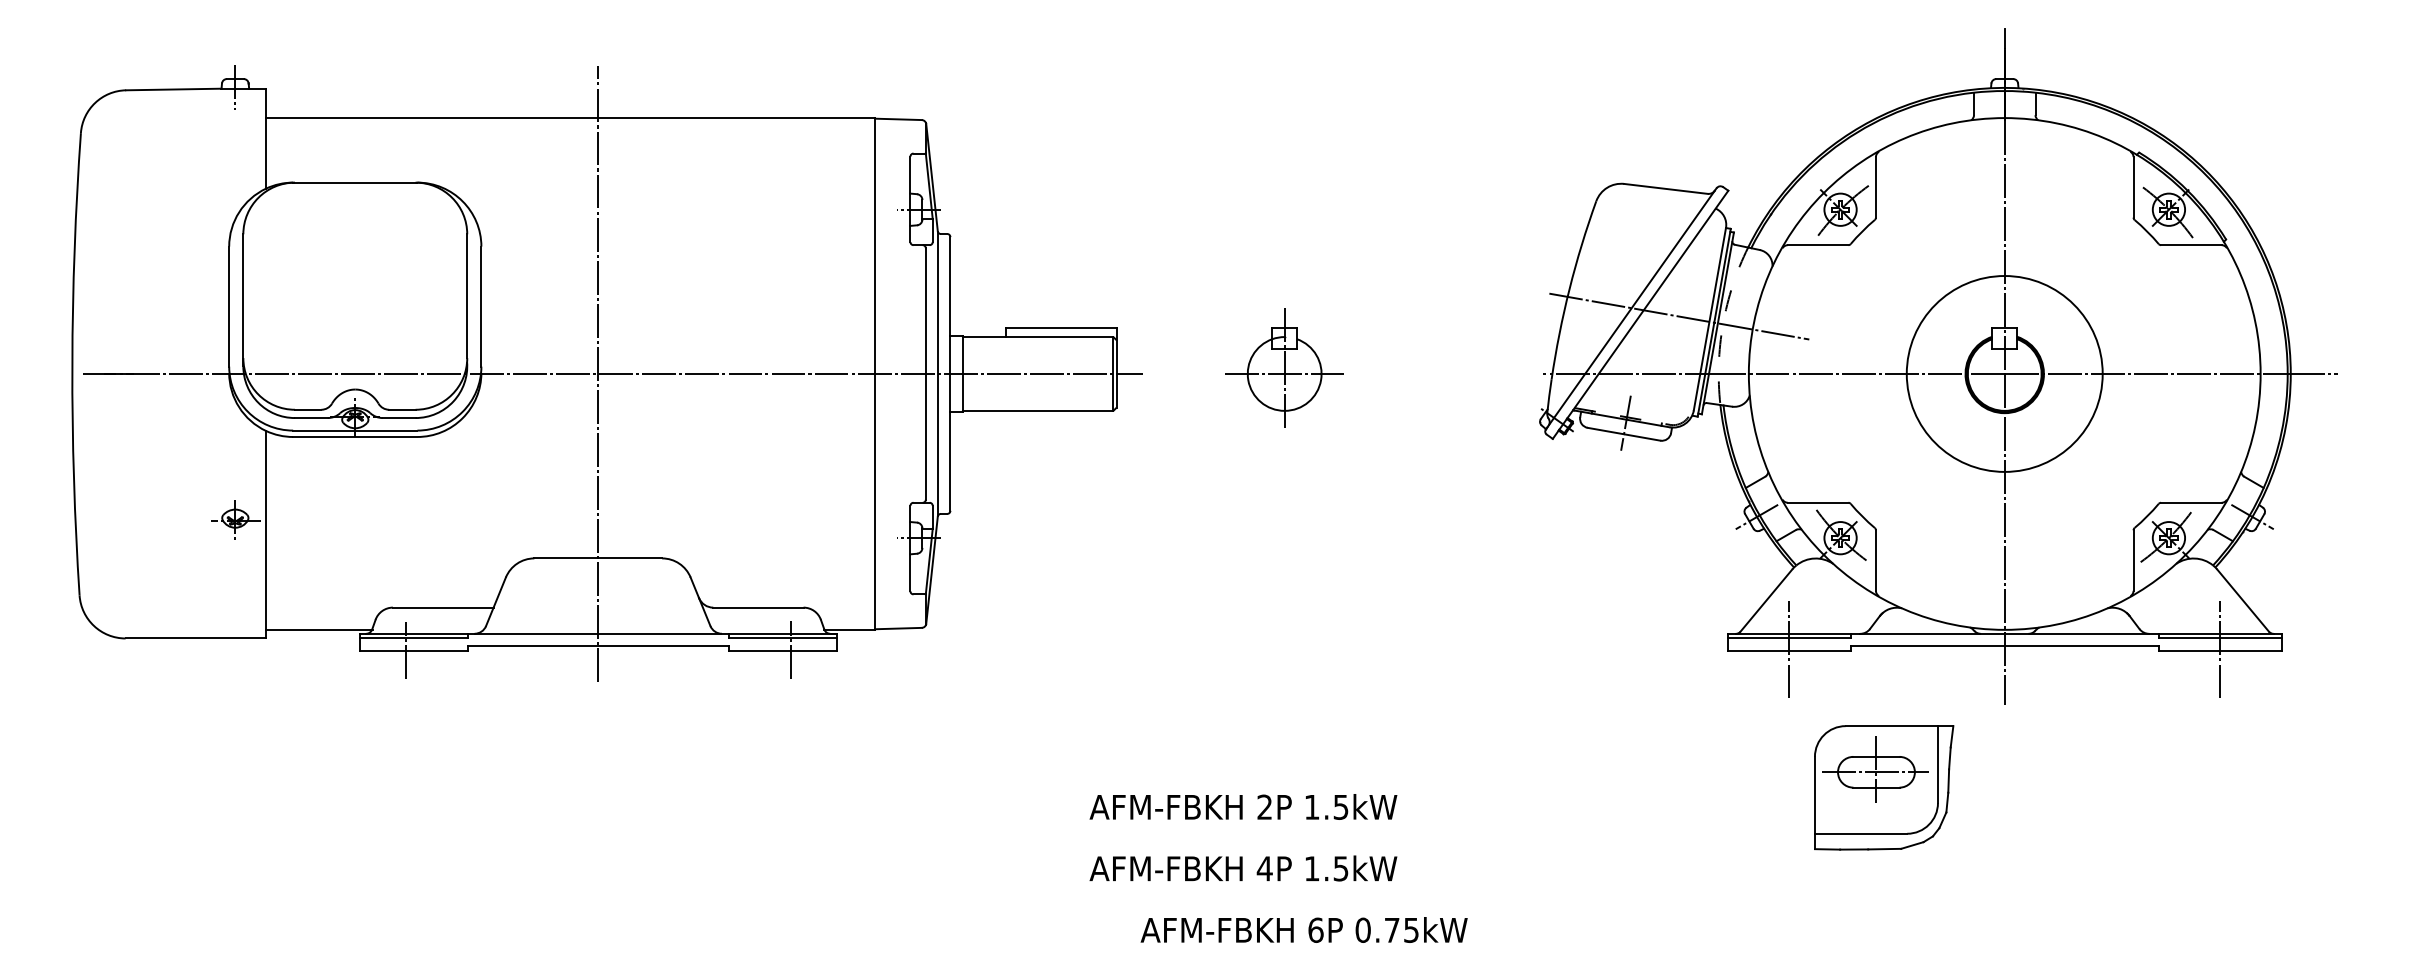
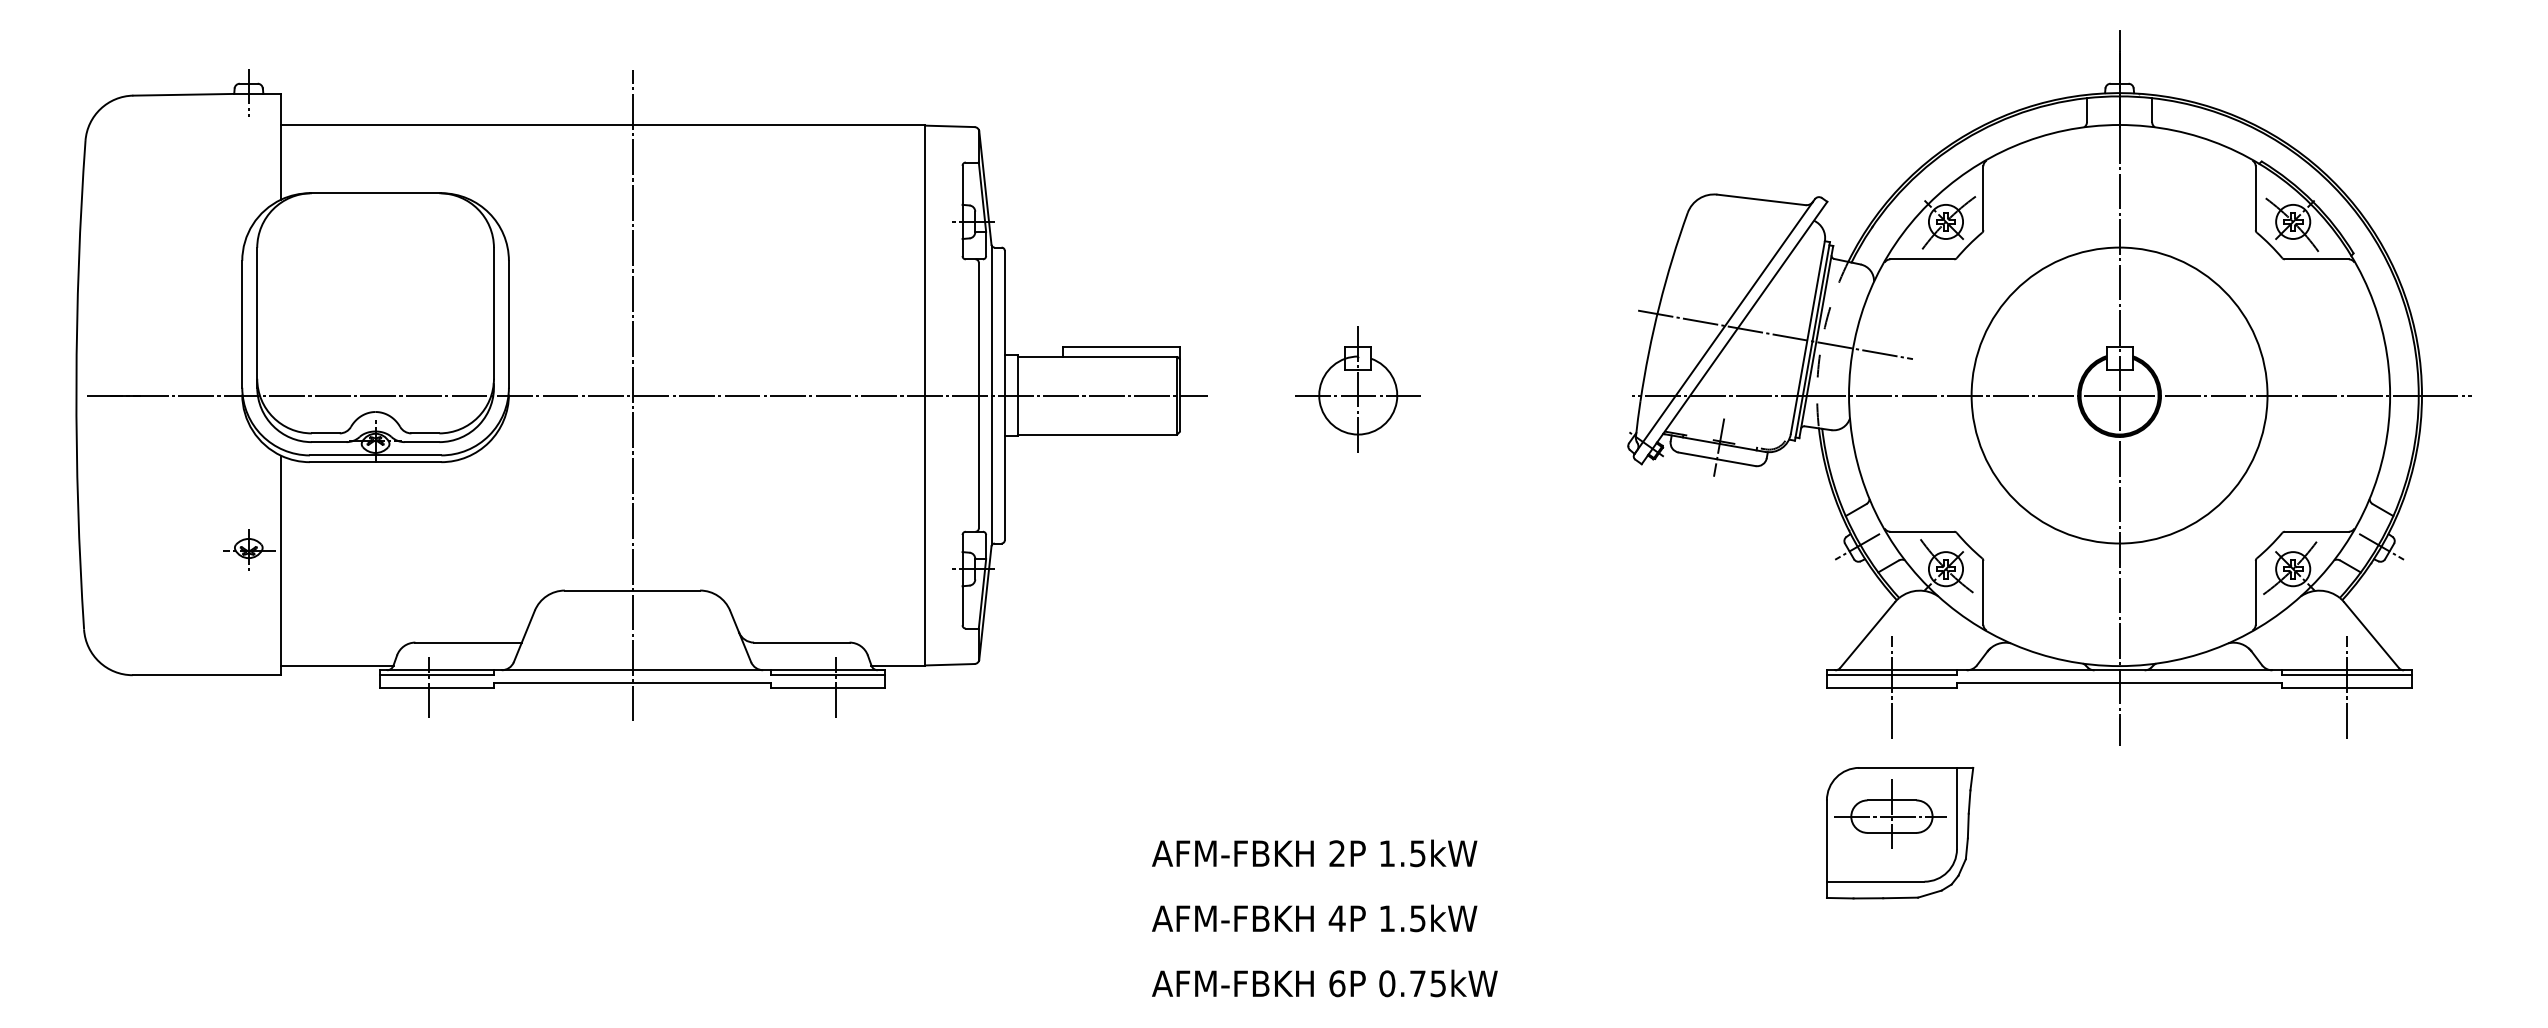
circle: (2004, 373) -> (2119, 395), size x1.43
part: (1884, 788) -> (1900, 833), moved
text: (1303, 930) -> (1324, 983), moved

